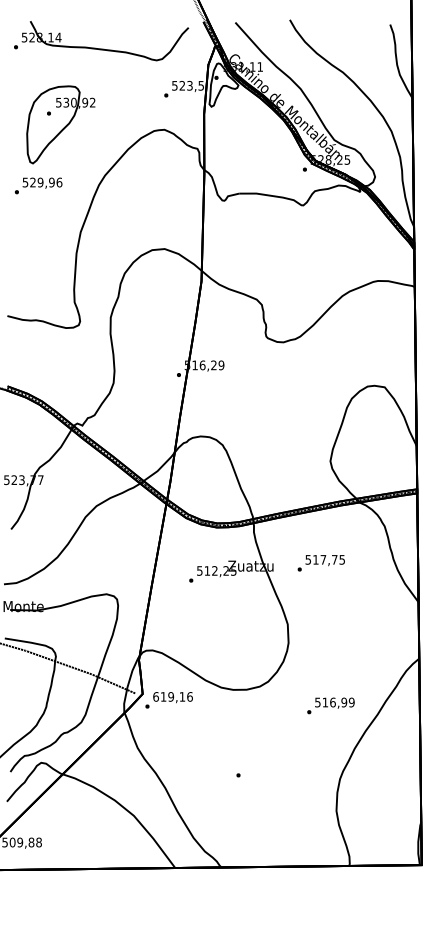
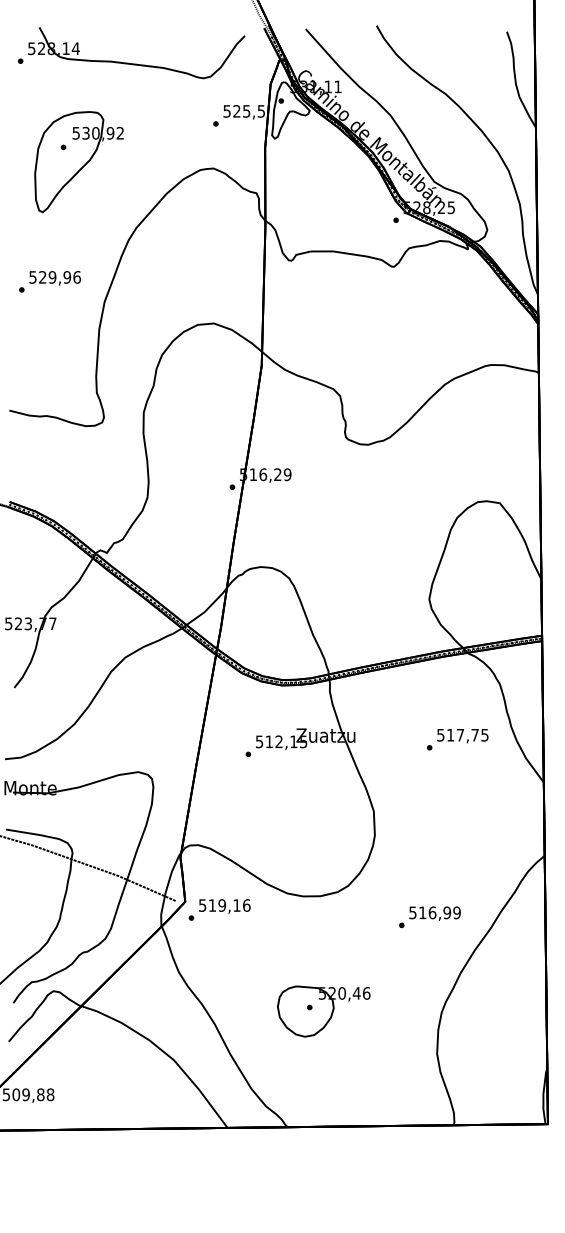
text: (189, 84) -> (246, 109), 523,5 -> 525,5
text: (38, 185) -> (49, 281), moved
text: (320, 563) -> (456, 739), moved
text: (225, 570) -> (292, 741), 512,25 -> 512,15
text: (155, 696) -> (201, 905), 619,16 -> 519,16
part: (249, 778) -> (324, 1011), added

